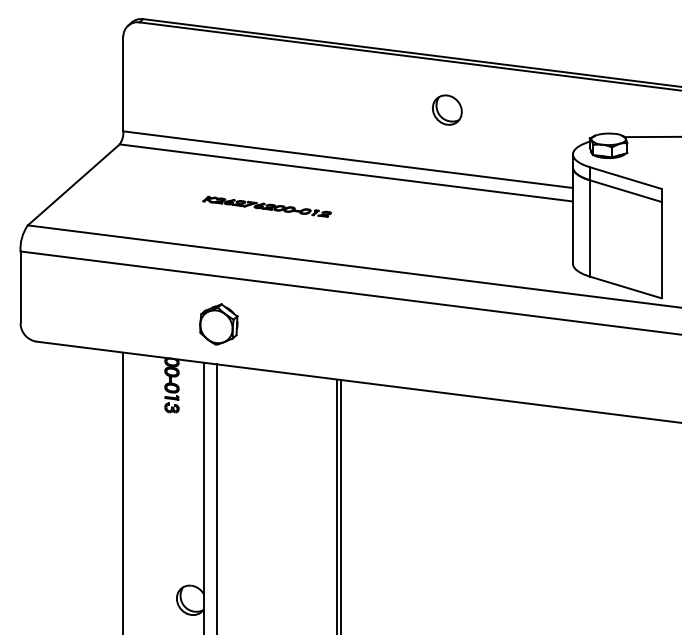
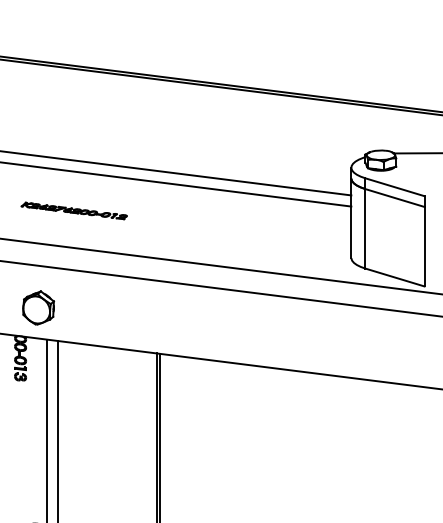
part: (446, 109) -> (247, 130), removed
part: (266, 206) -> (73, 210), moved
part: (218, 324) -> (38, 308), moved

